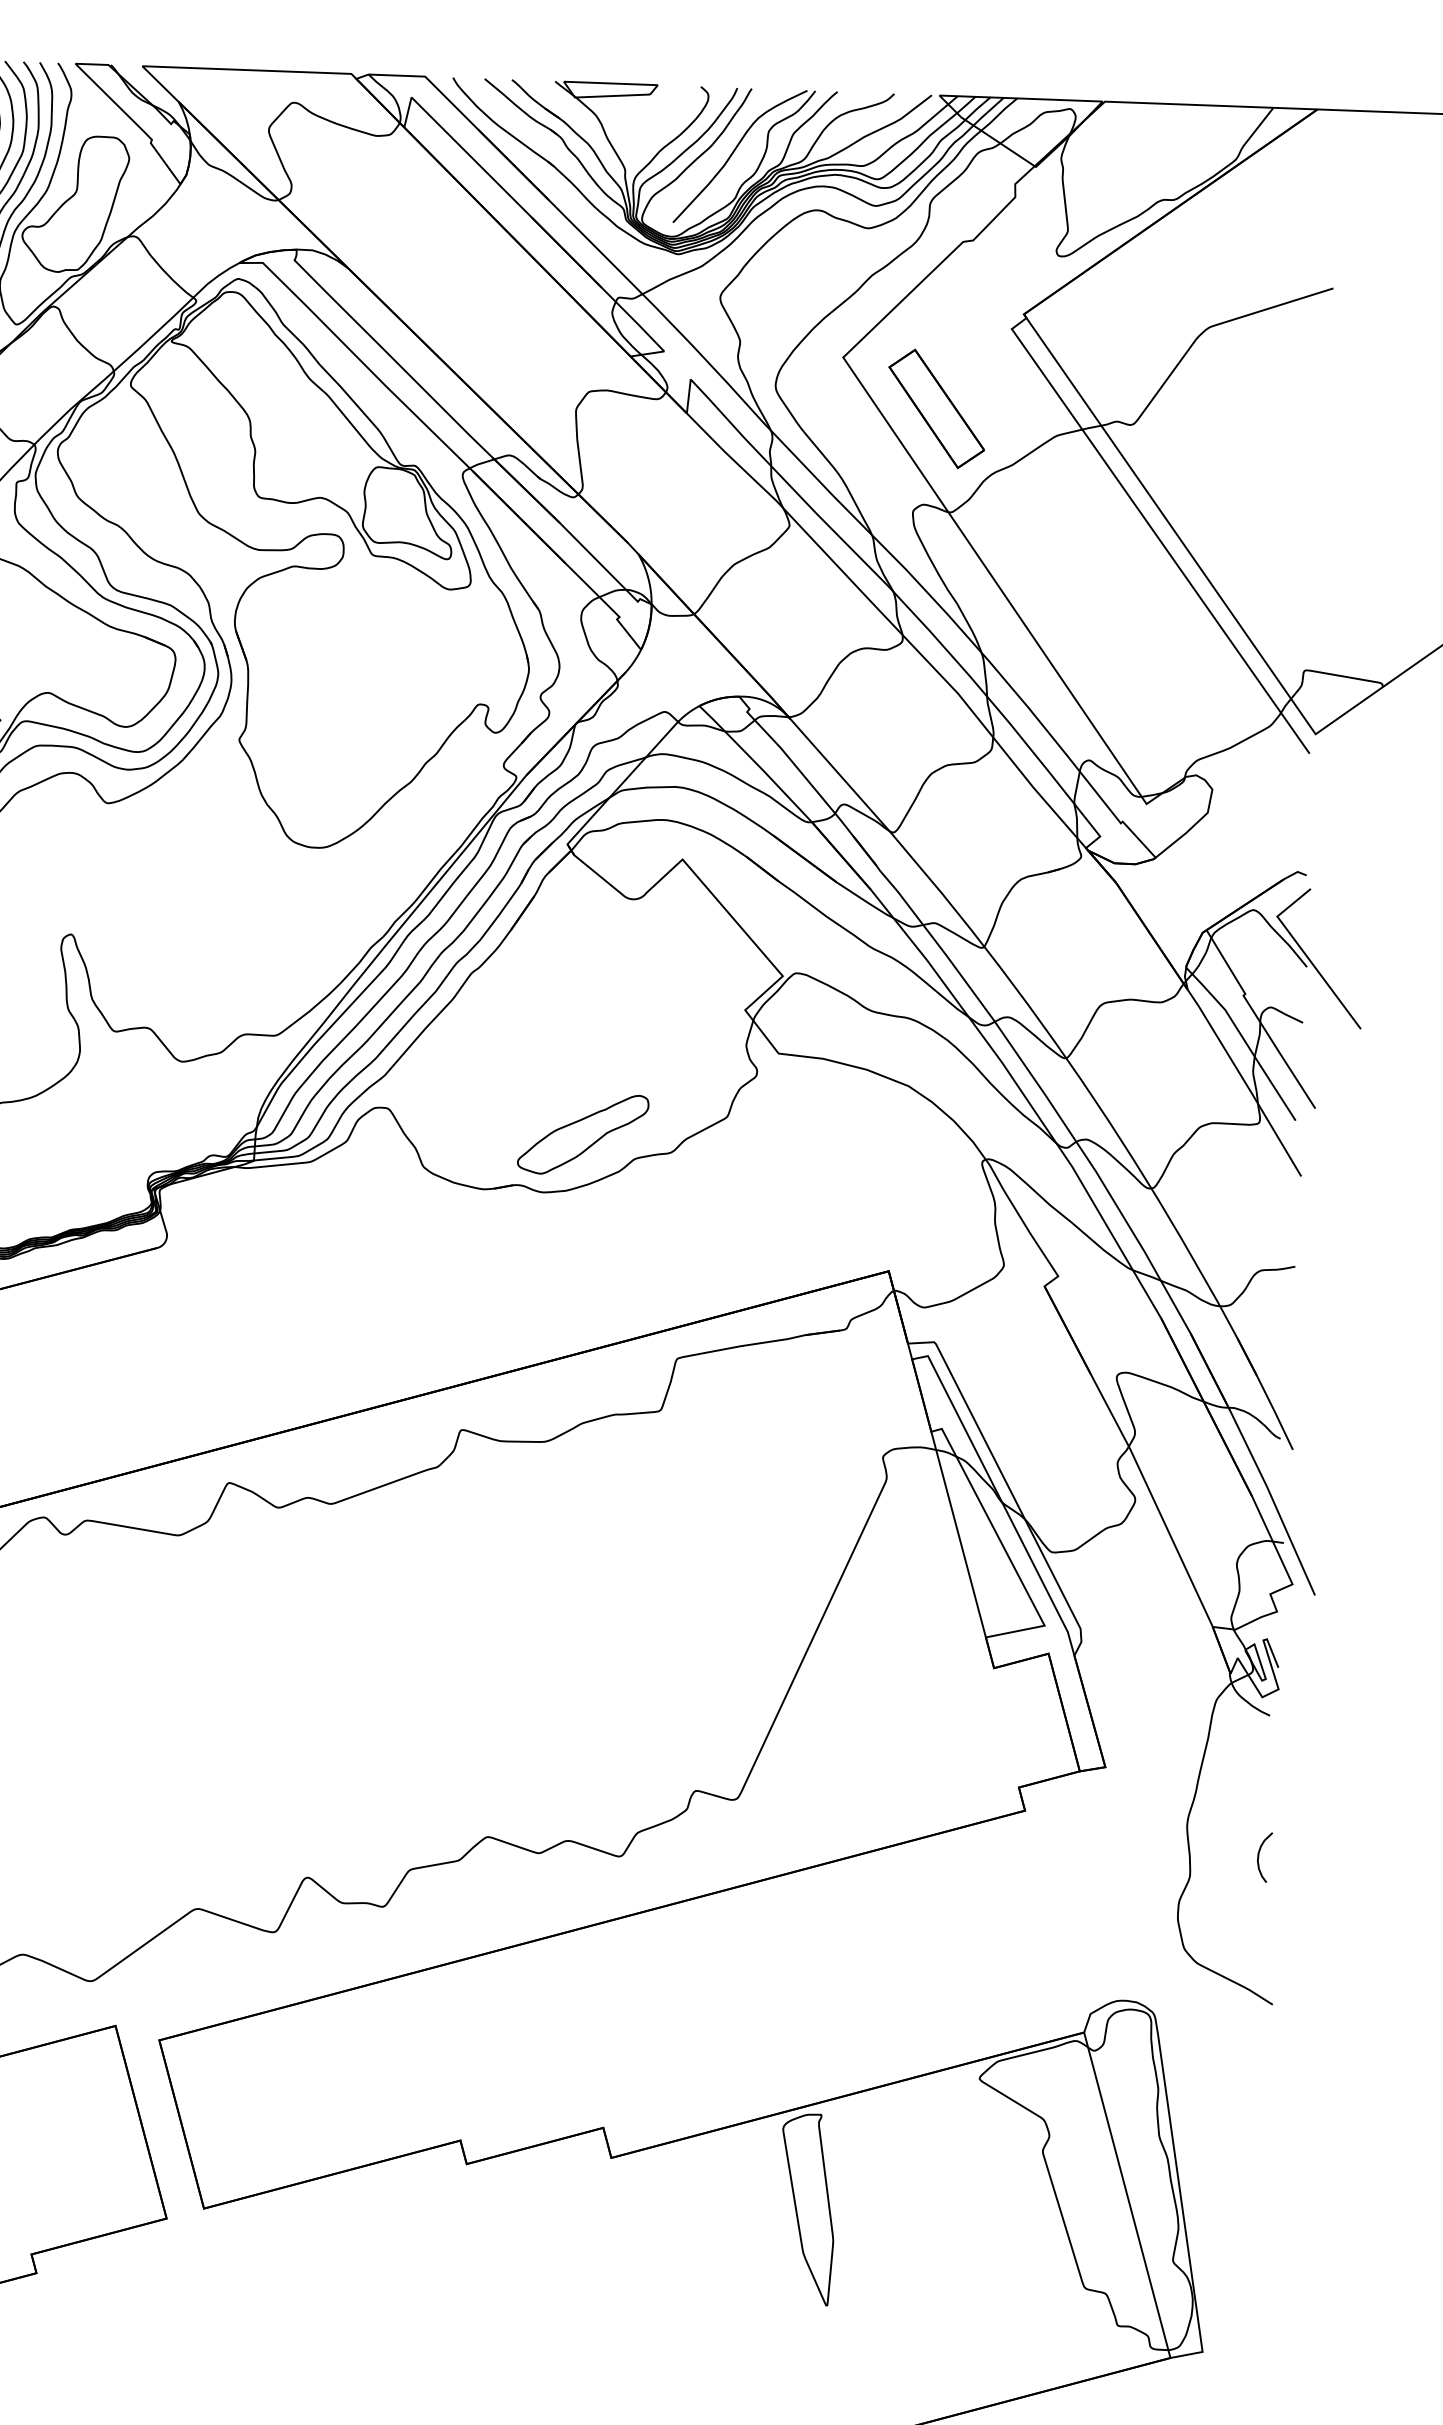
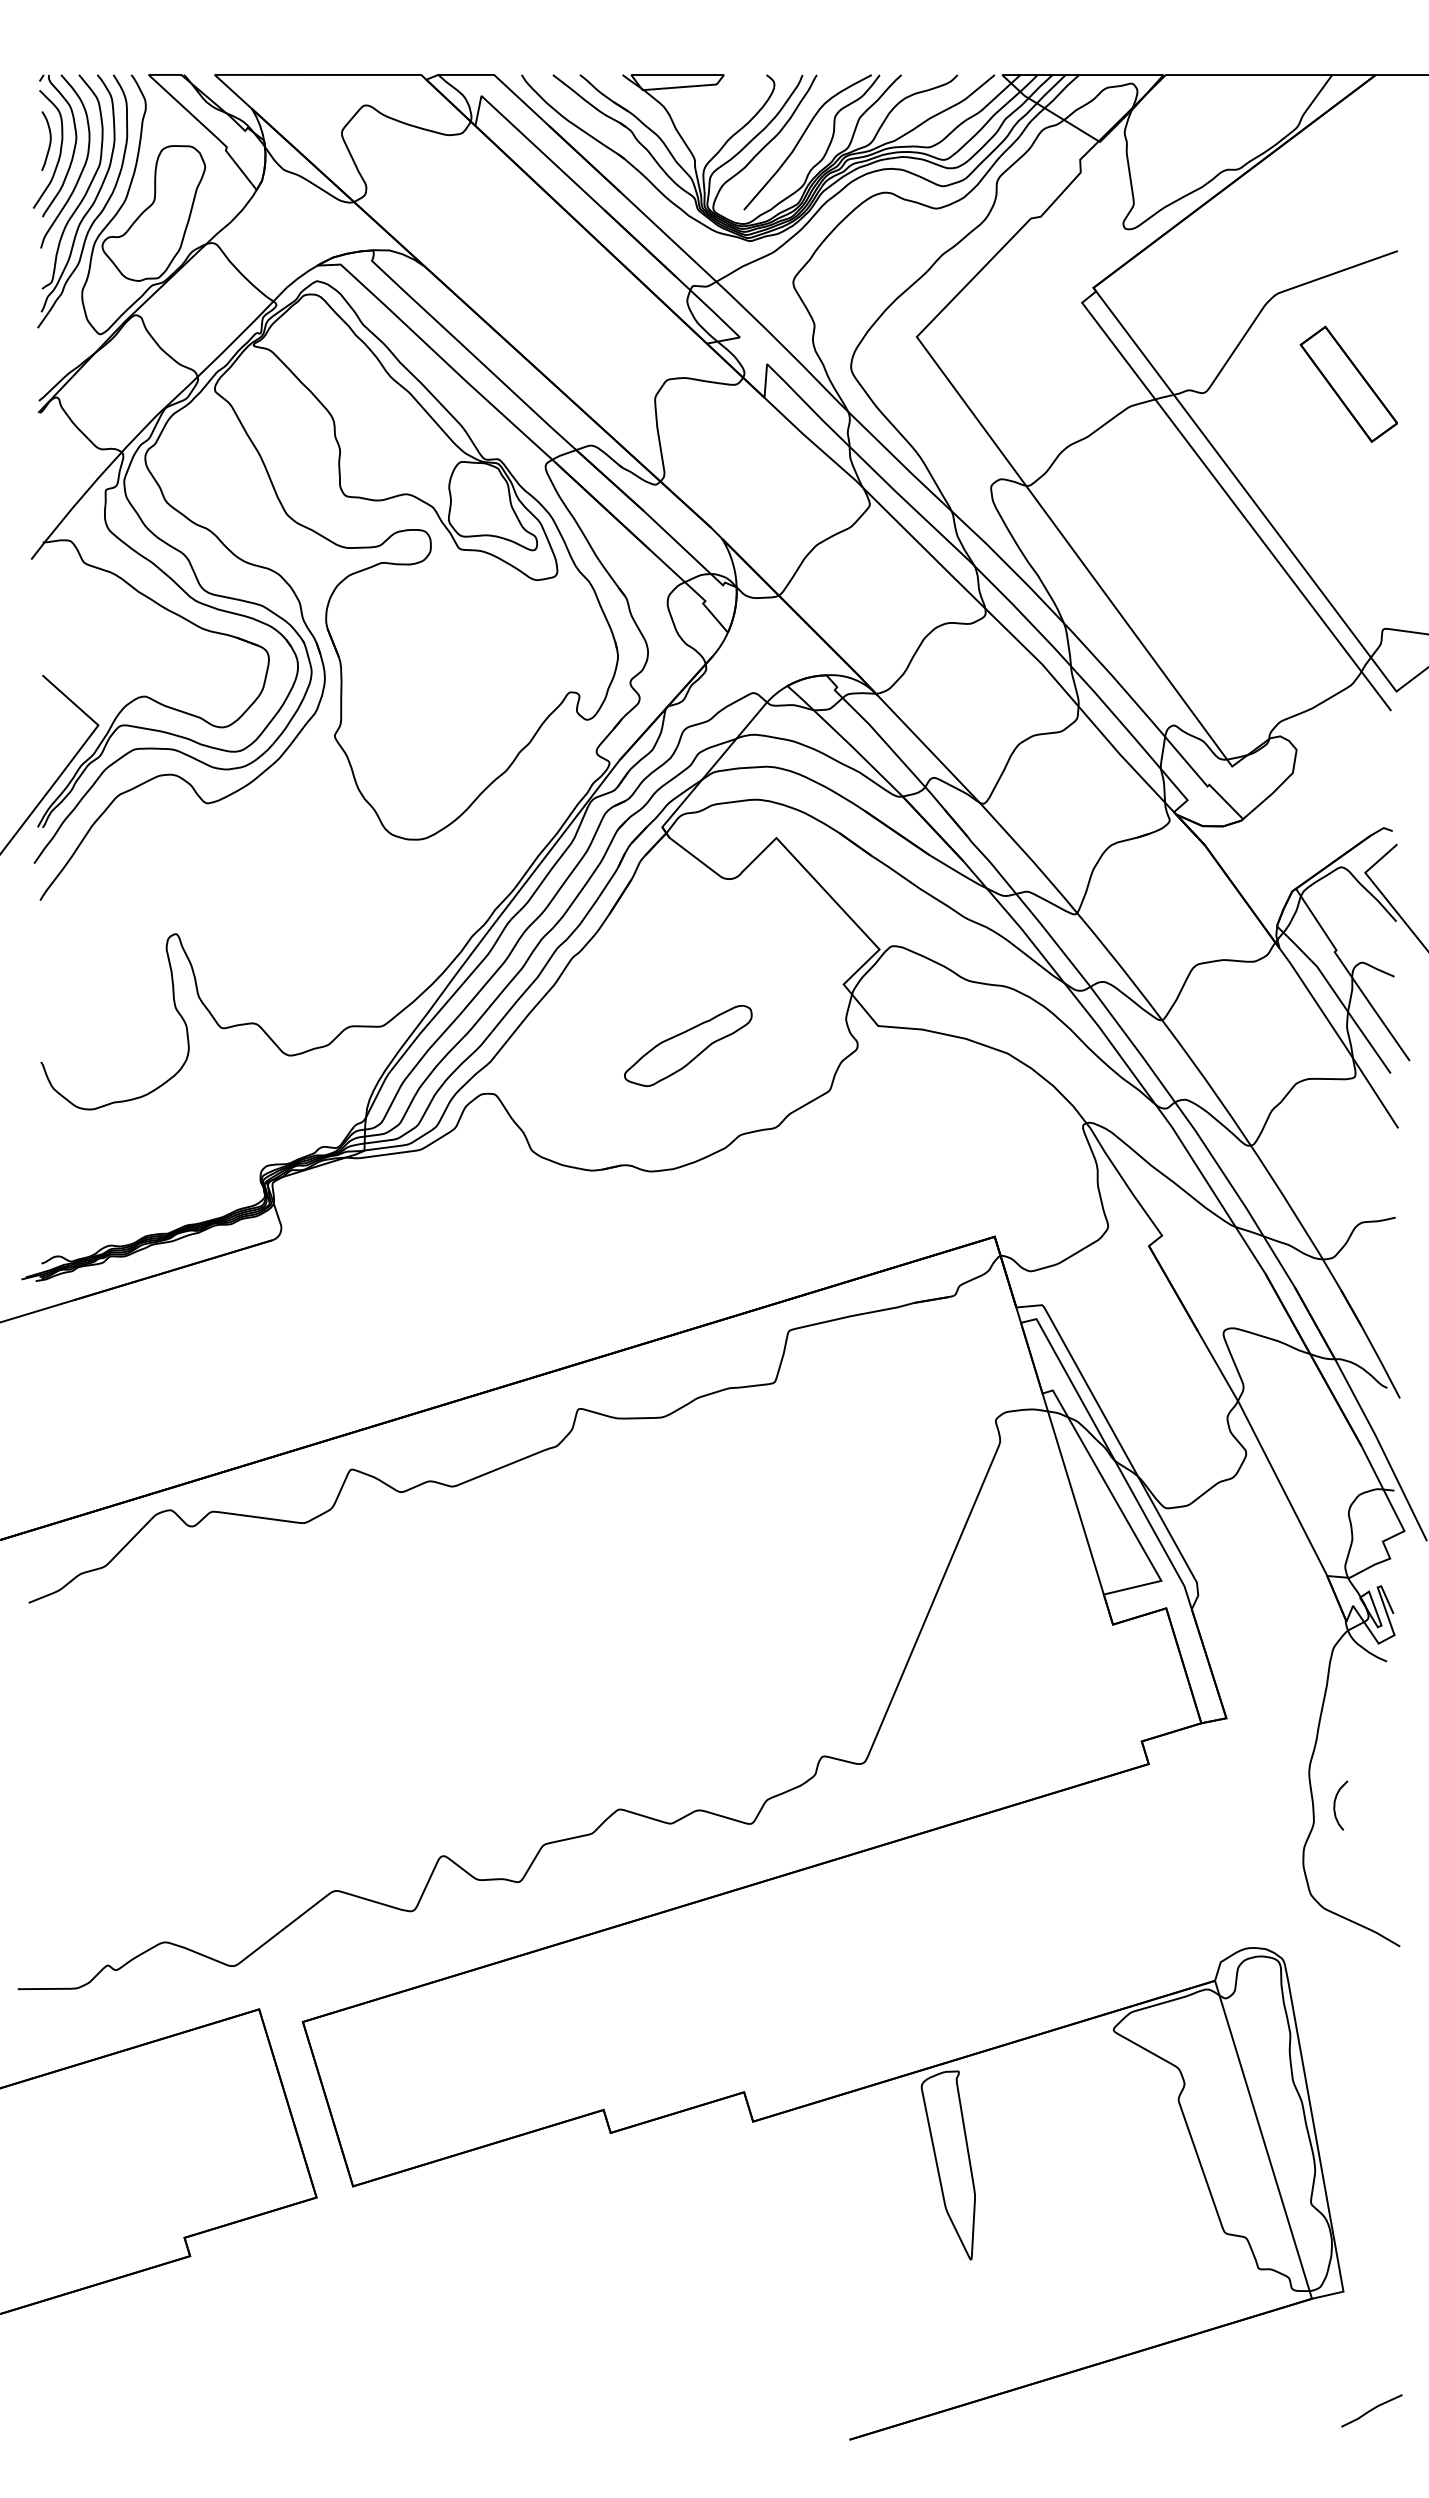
part: (936, 408) -> (1348, 383), moved
part: (583, 1134) -> (688, 1045), moved
curve: (1259, 1857) -> (1335, 1805), moved

